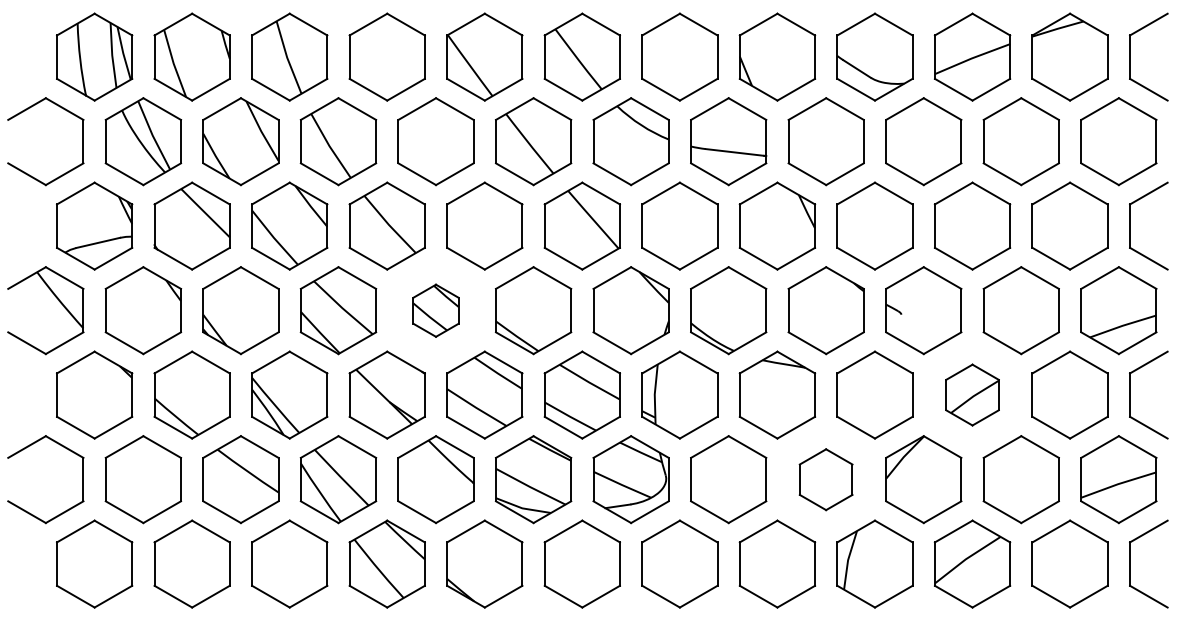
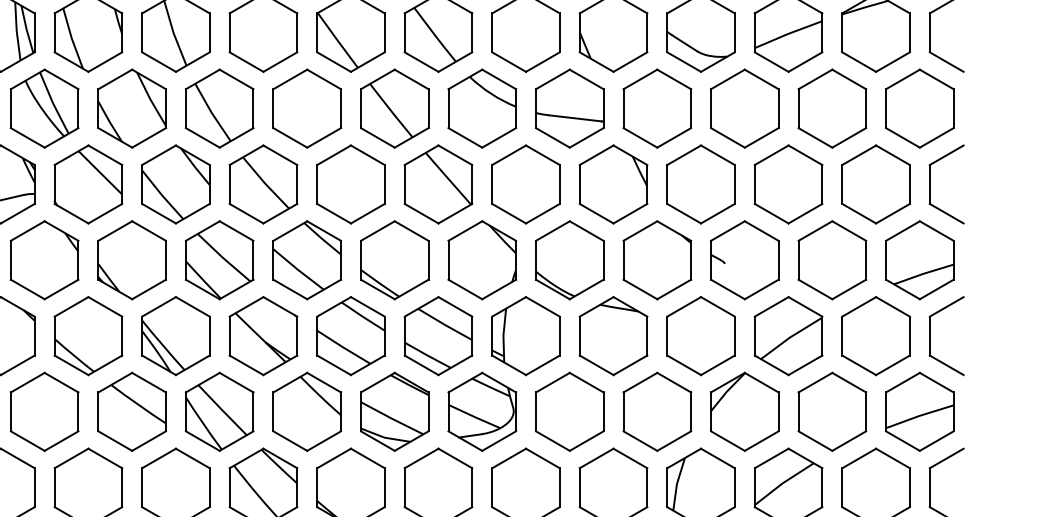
part: (435, 310) -> (306, 260), size x1.67
part: (972, 394) -> (788, 335), size x1.43
part: (825, 479) -> (656, 411), size x1.43

